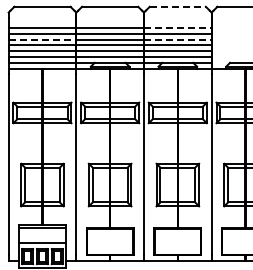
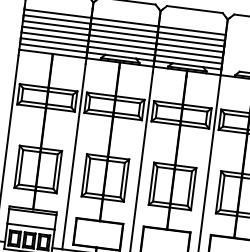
line: (178, 6) -> (195, 9), dashed -> solid
line: (177, 28) -> (191, 31), dashed -> solid
line: (42, 39) -> (56, 25), dashed -> solid
line: (177, 39) -> (190, 41), dashed -> solid

